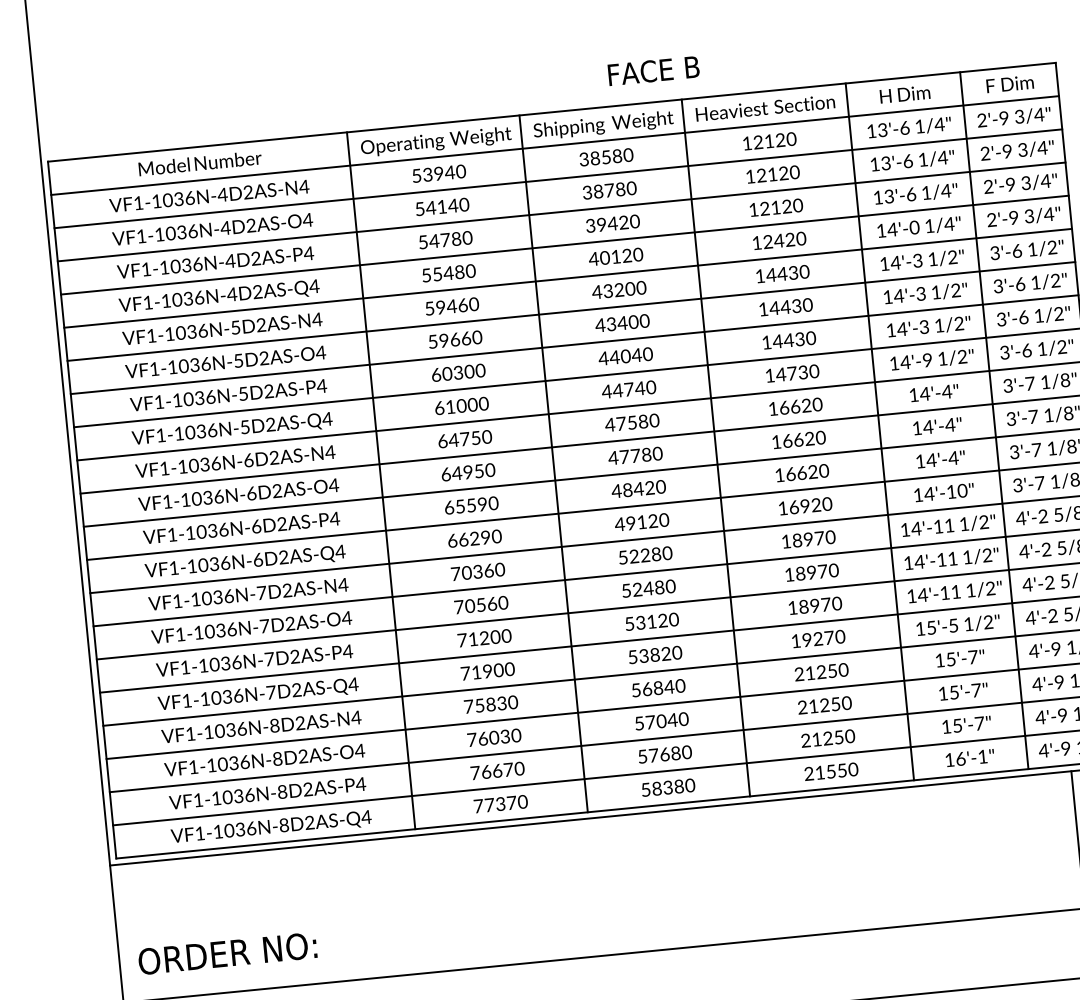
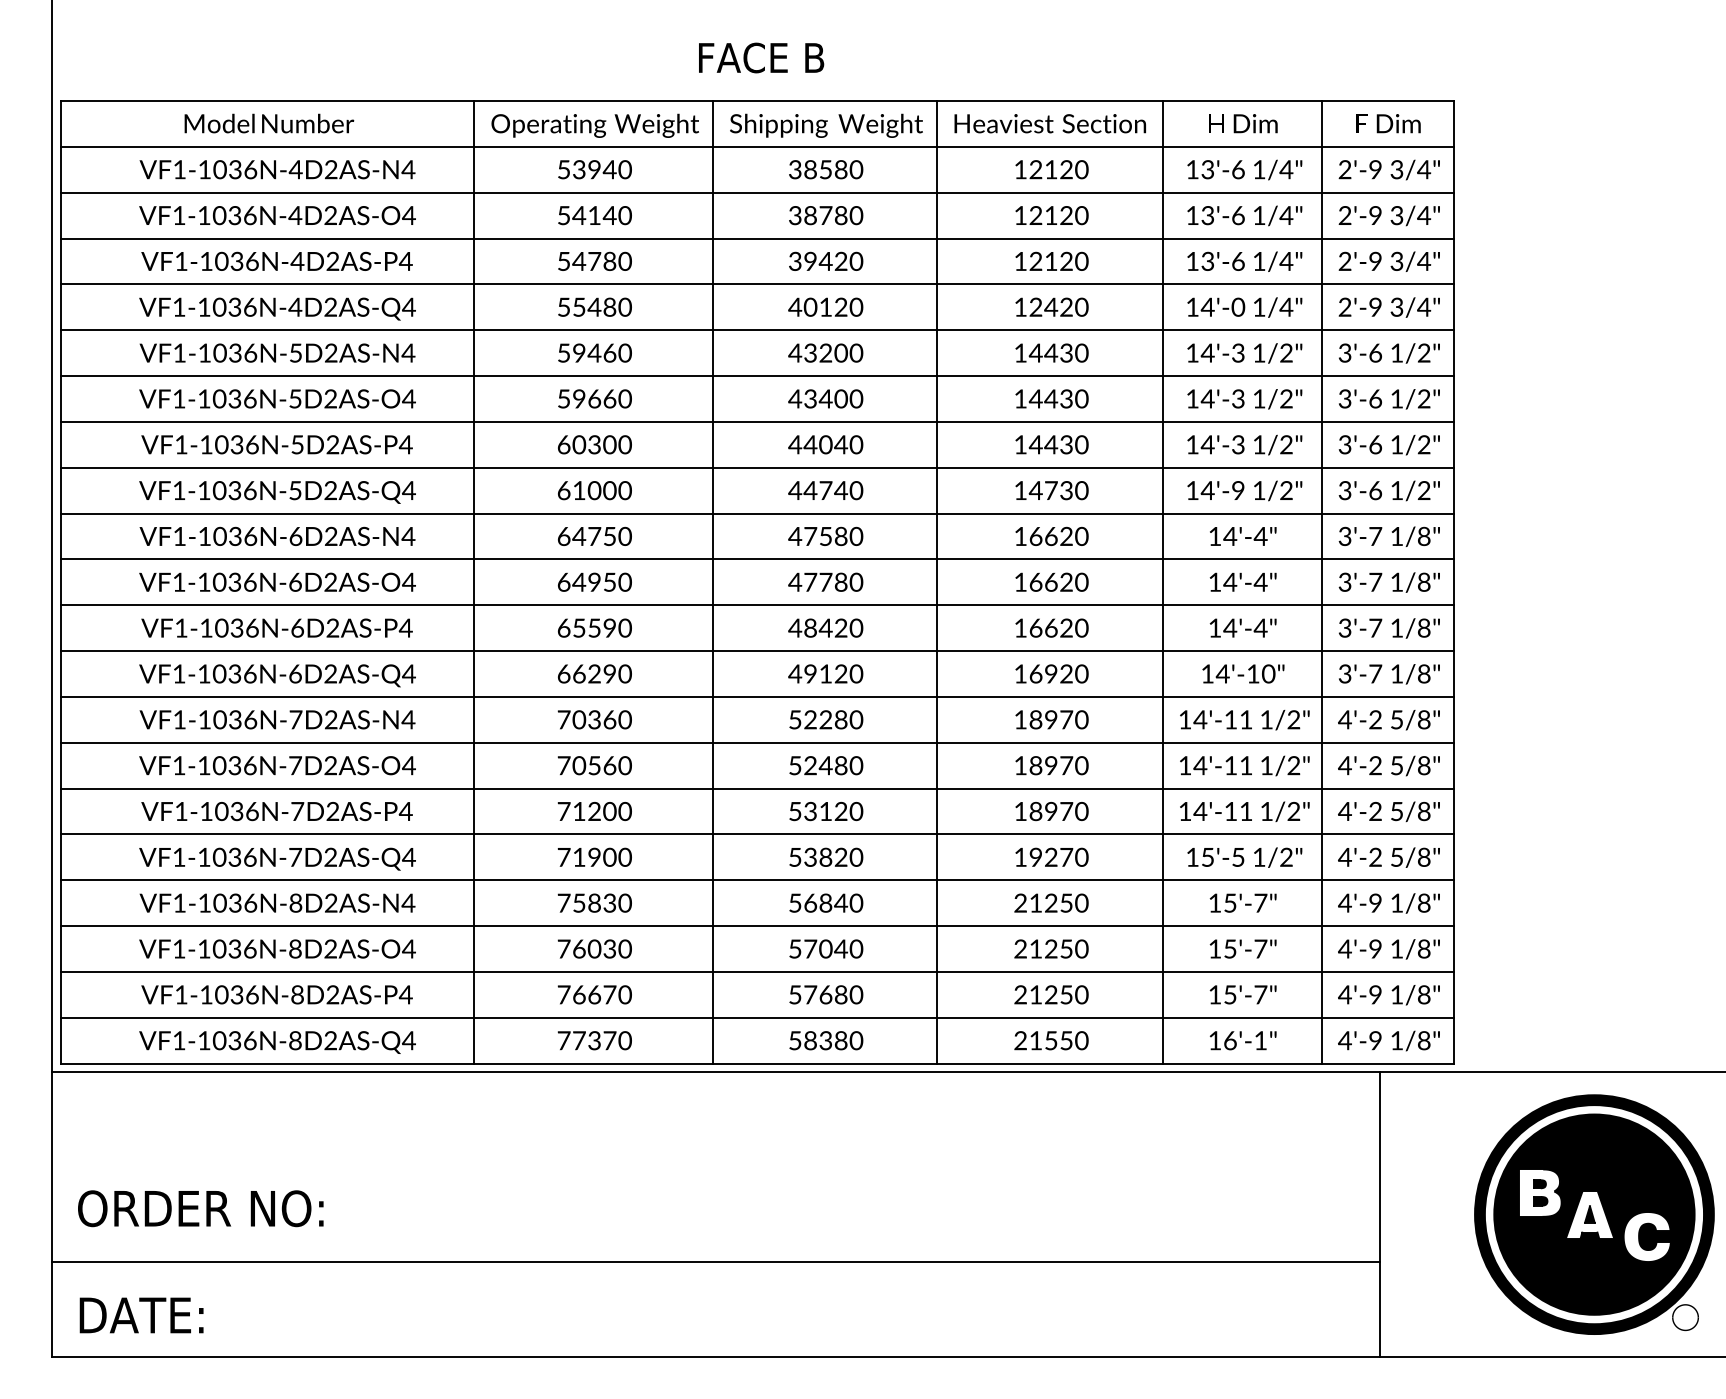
text: (653, 70) -> (761, 57), moved

